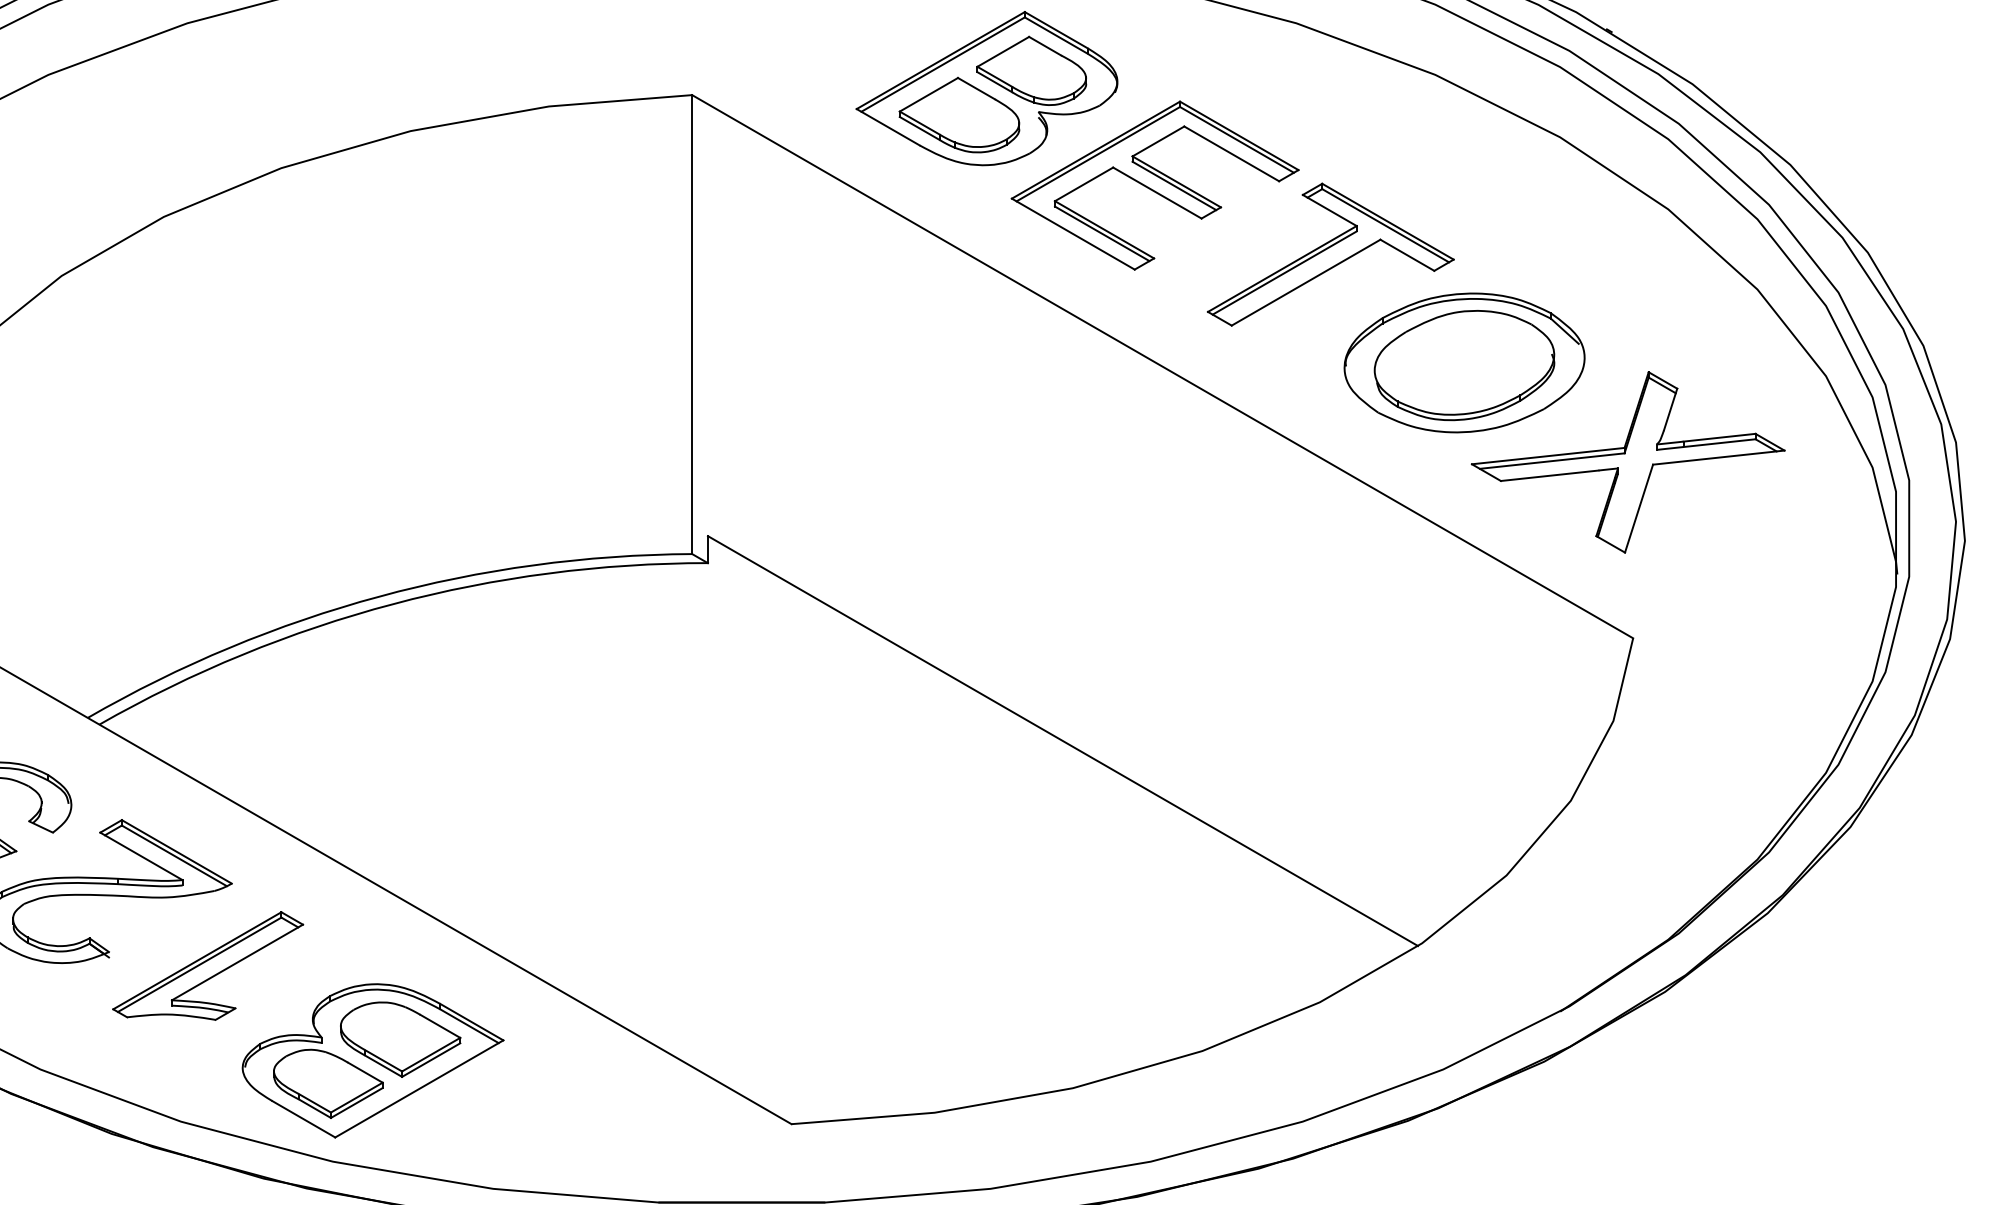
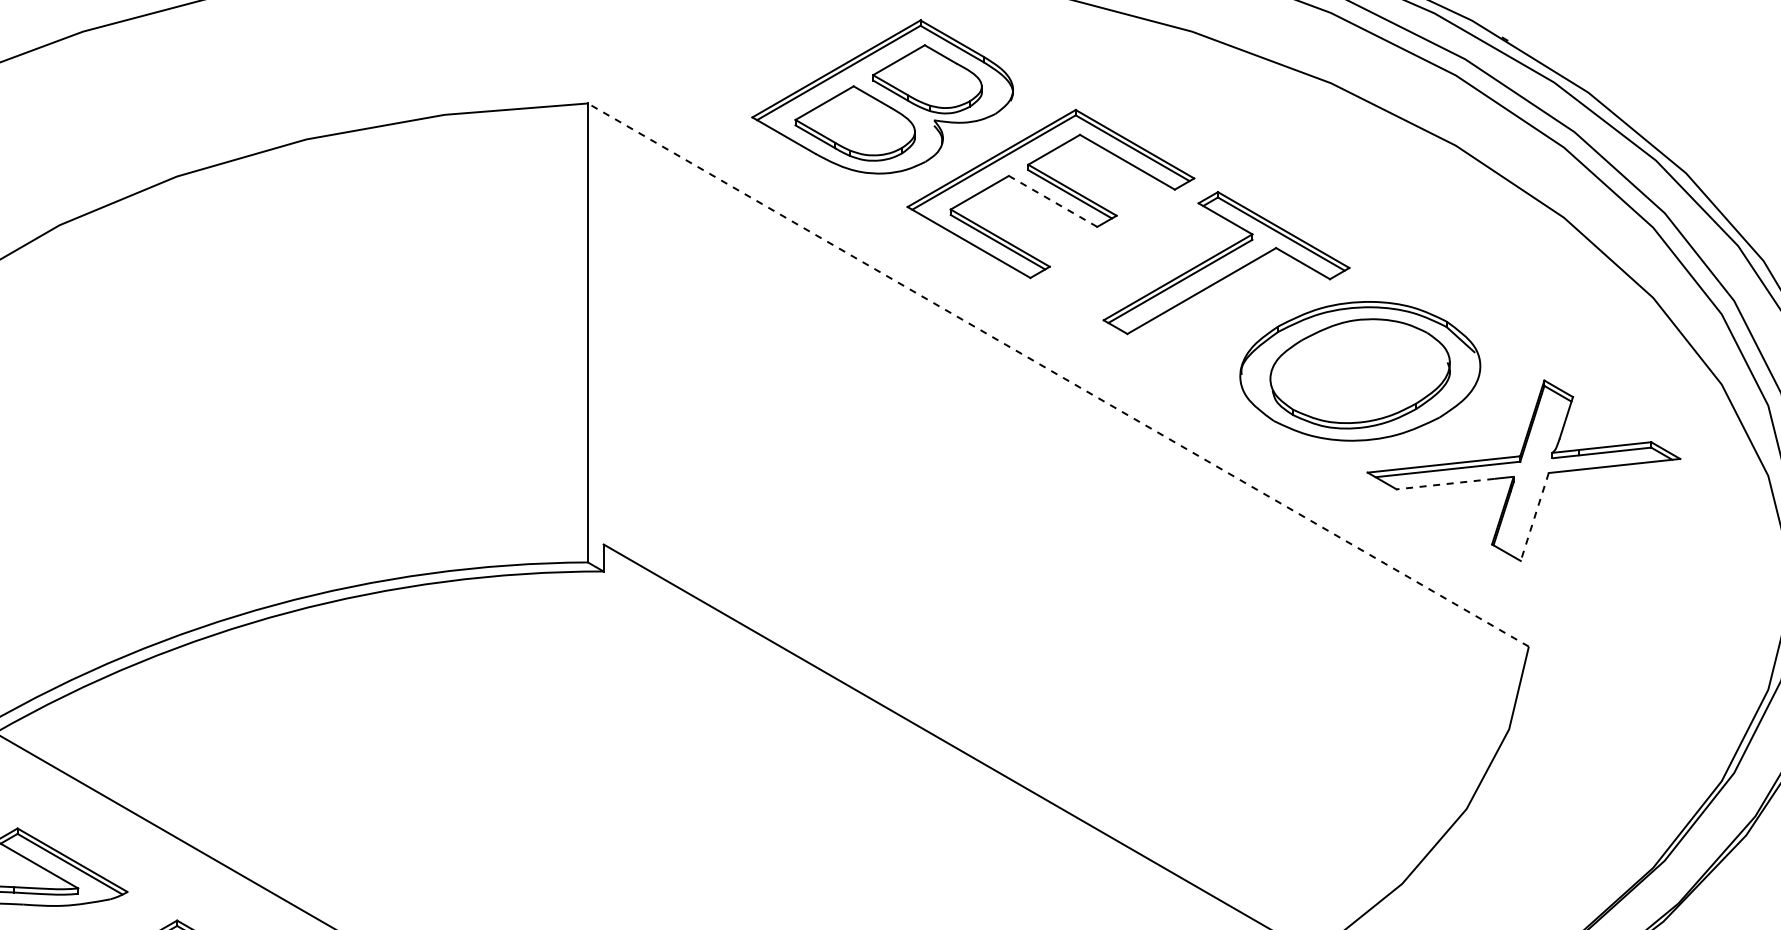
line: (1156, 192) -> (1052, 200), solid -> dashed
line: (1162, 366) -> (1058, 374), solid -> dashed
line: (1549, 475) -> (1445, 483), solid -> dashed
line: (1638, 509) -> (1534, 517), solid -> dashed

